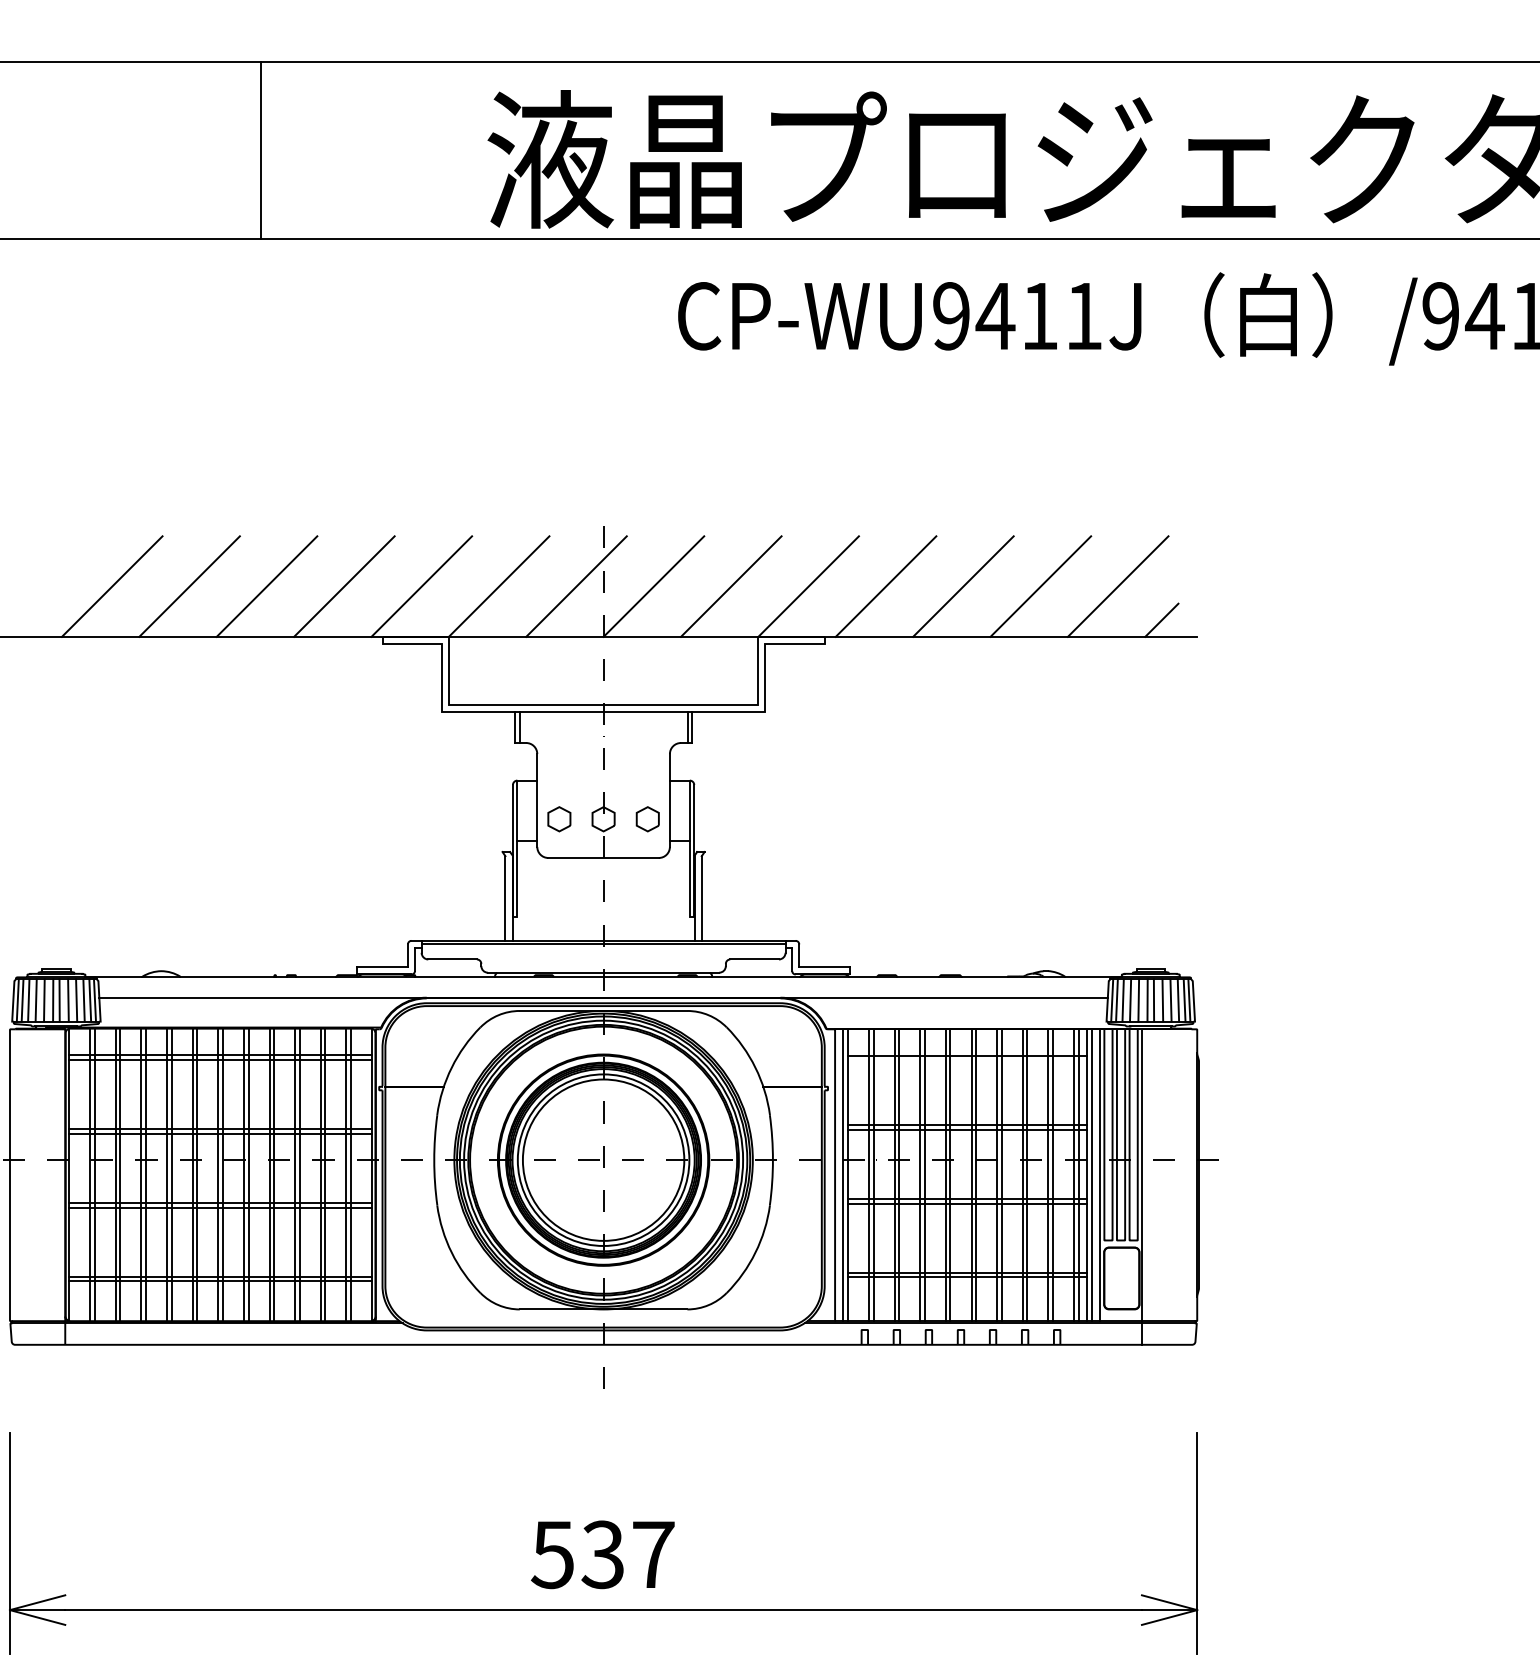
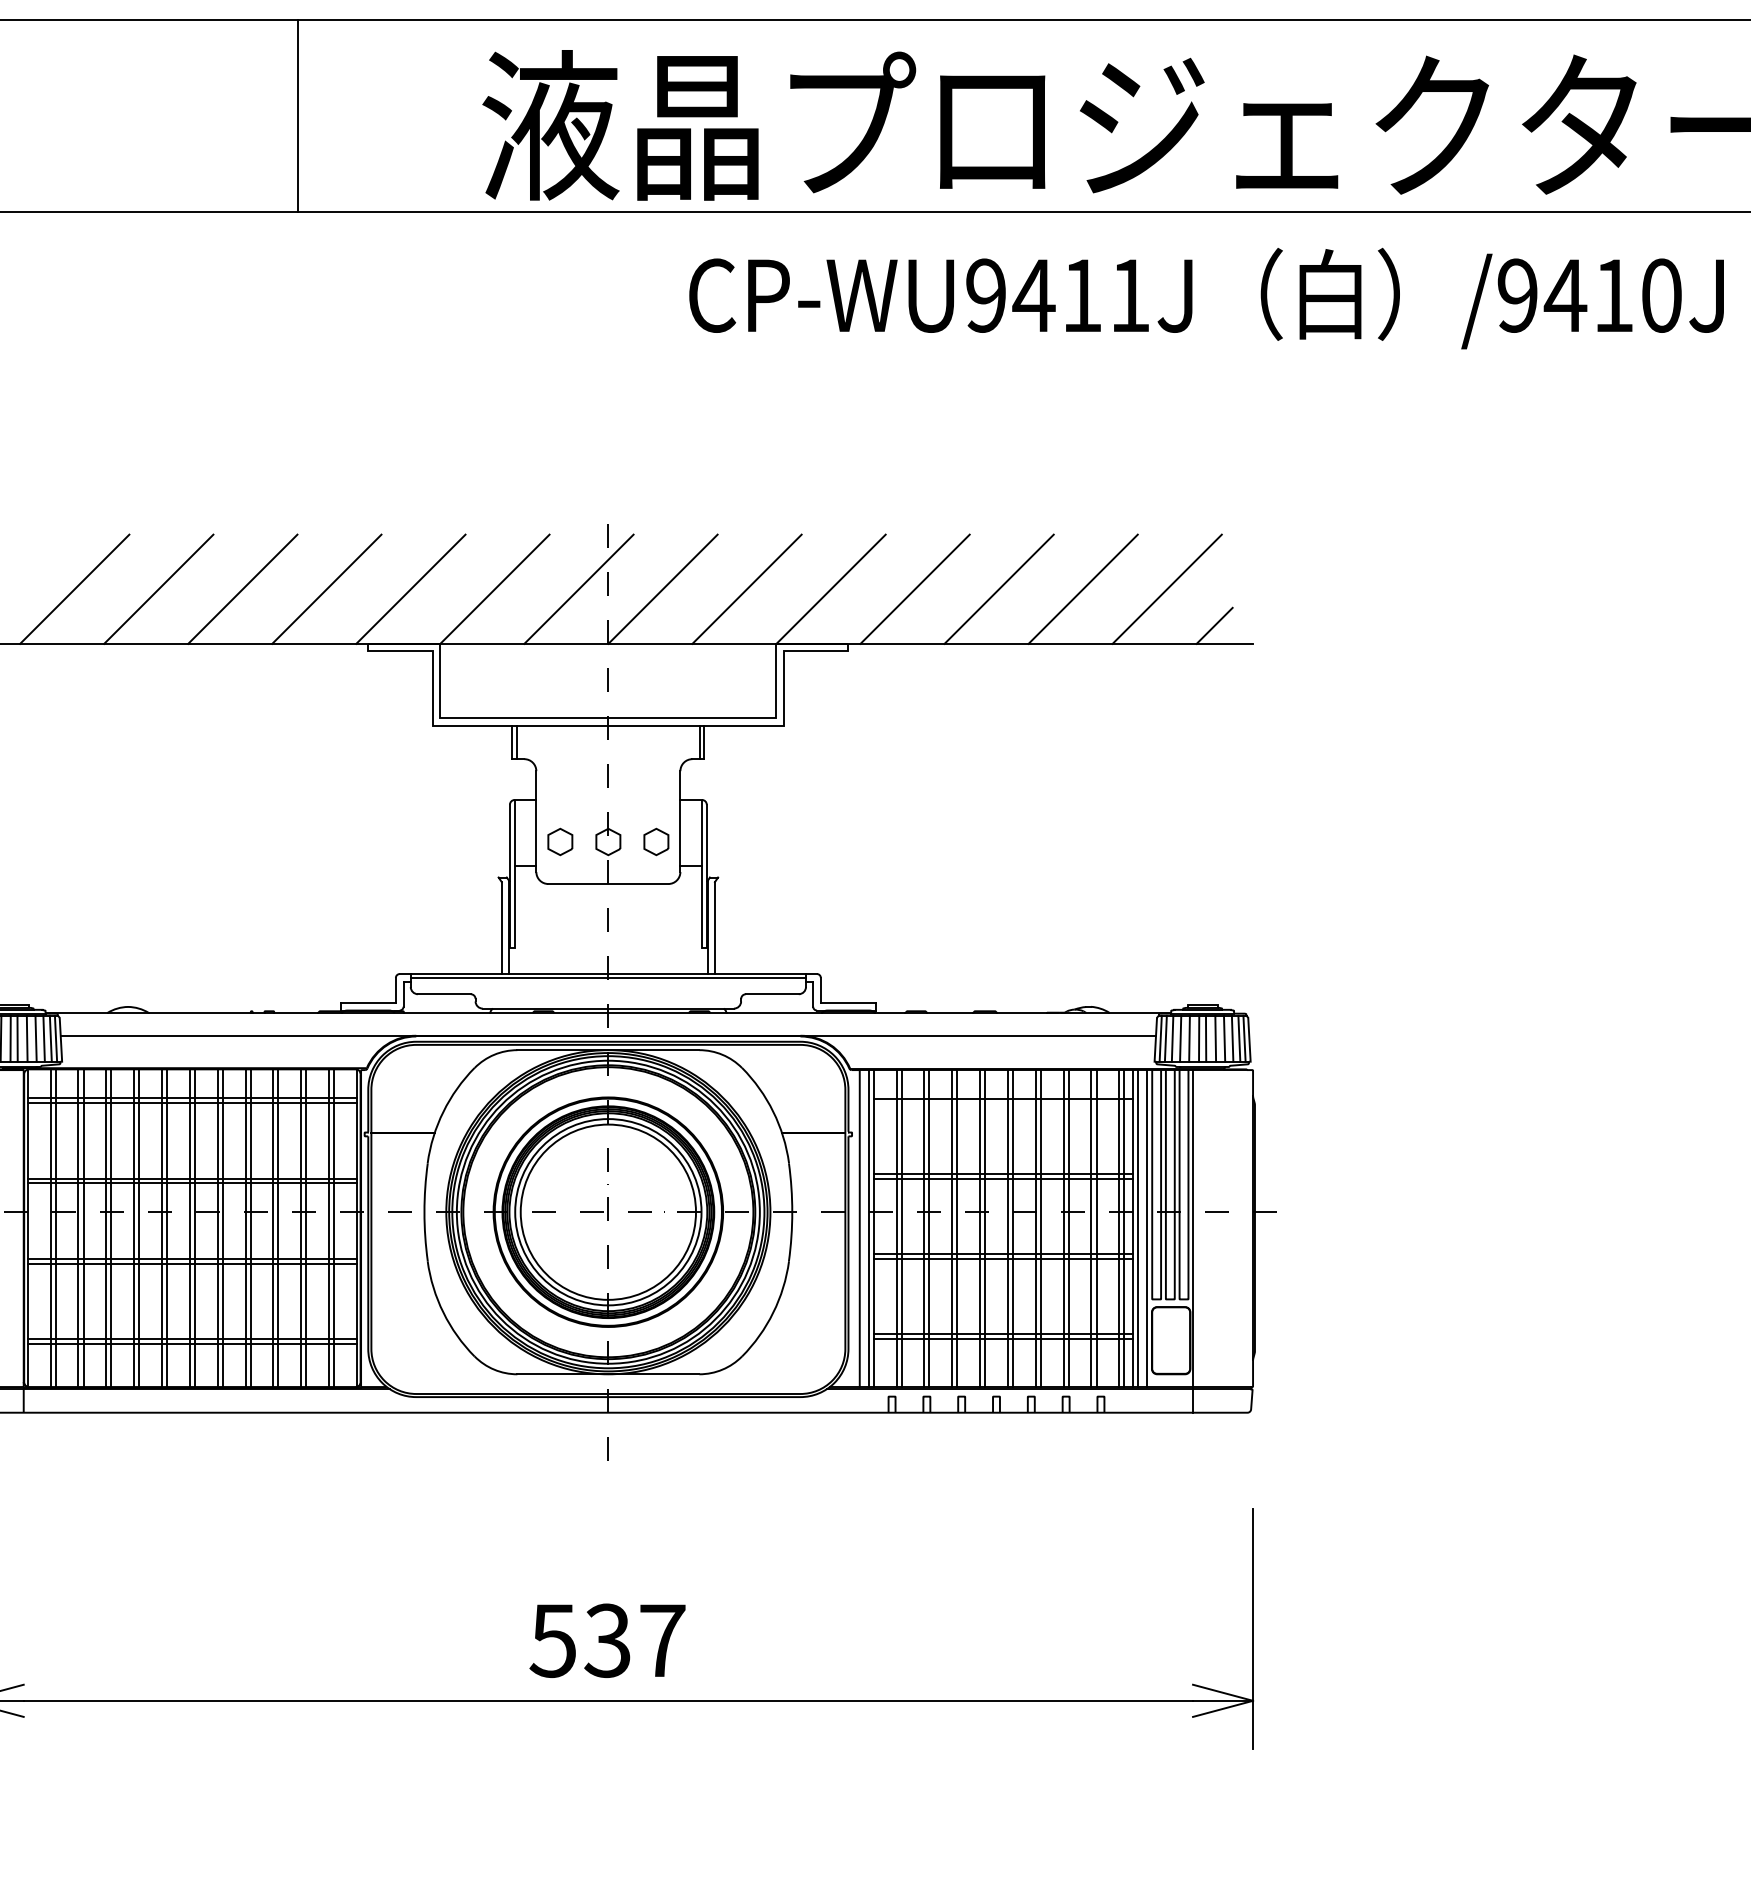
line: (261, 150) -> (298, 115), moved

